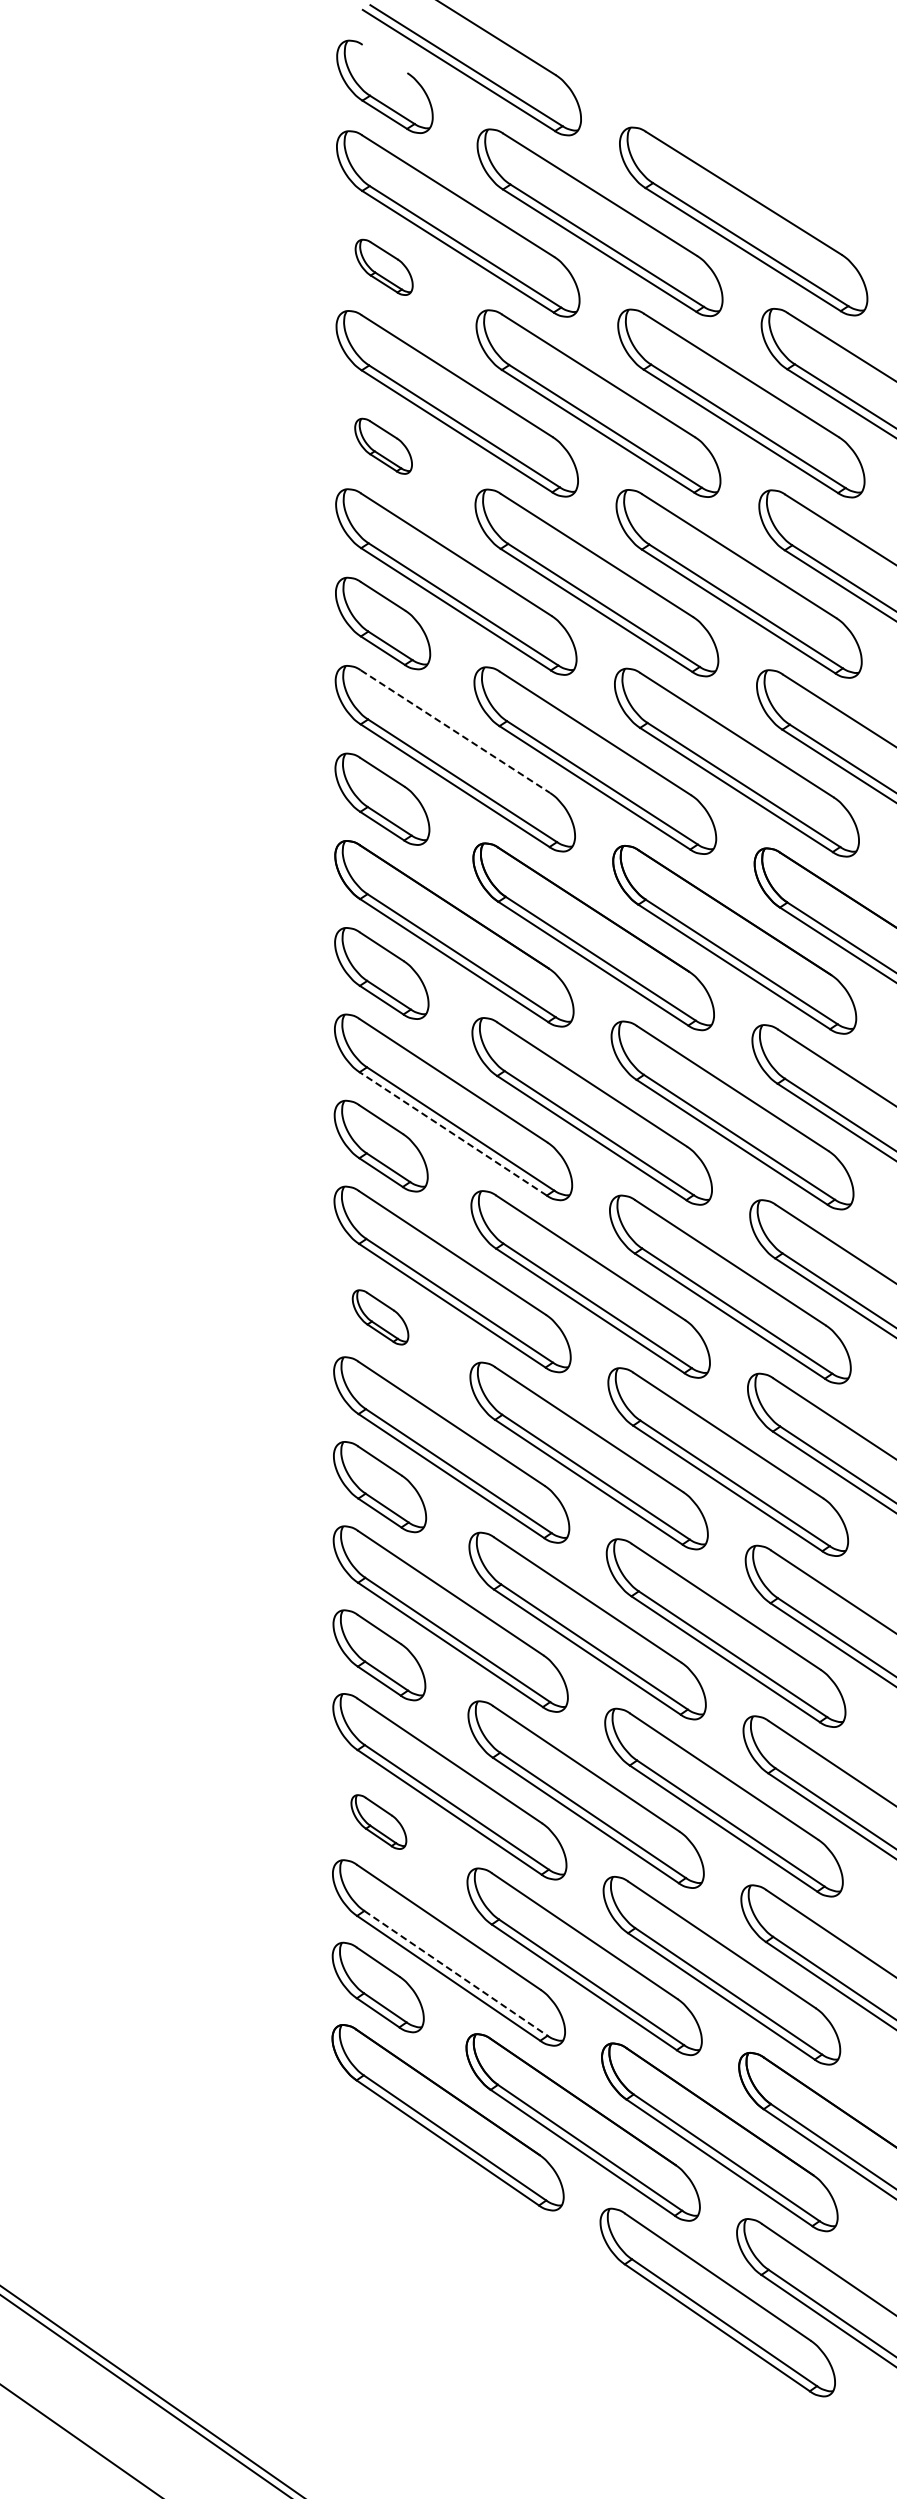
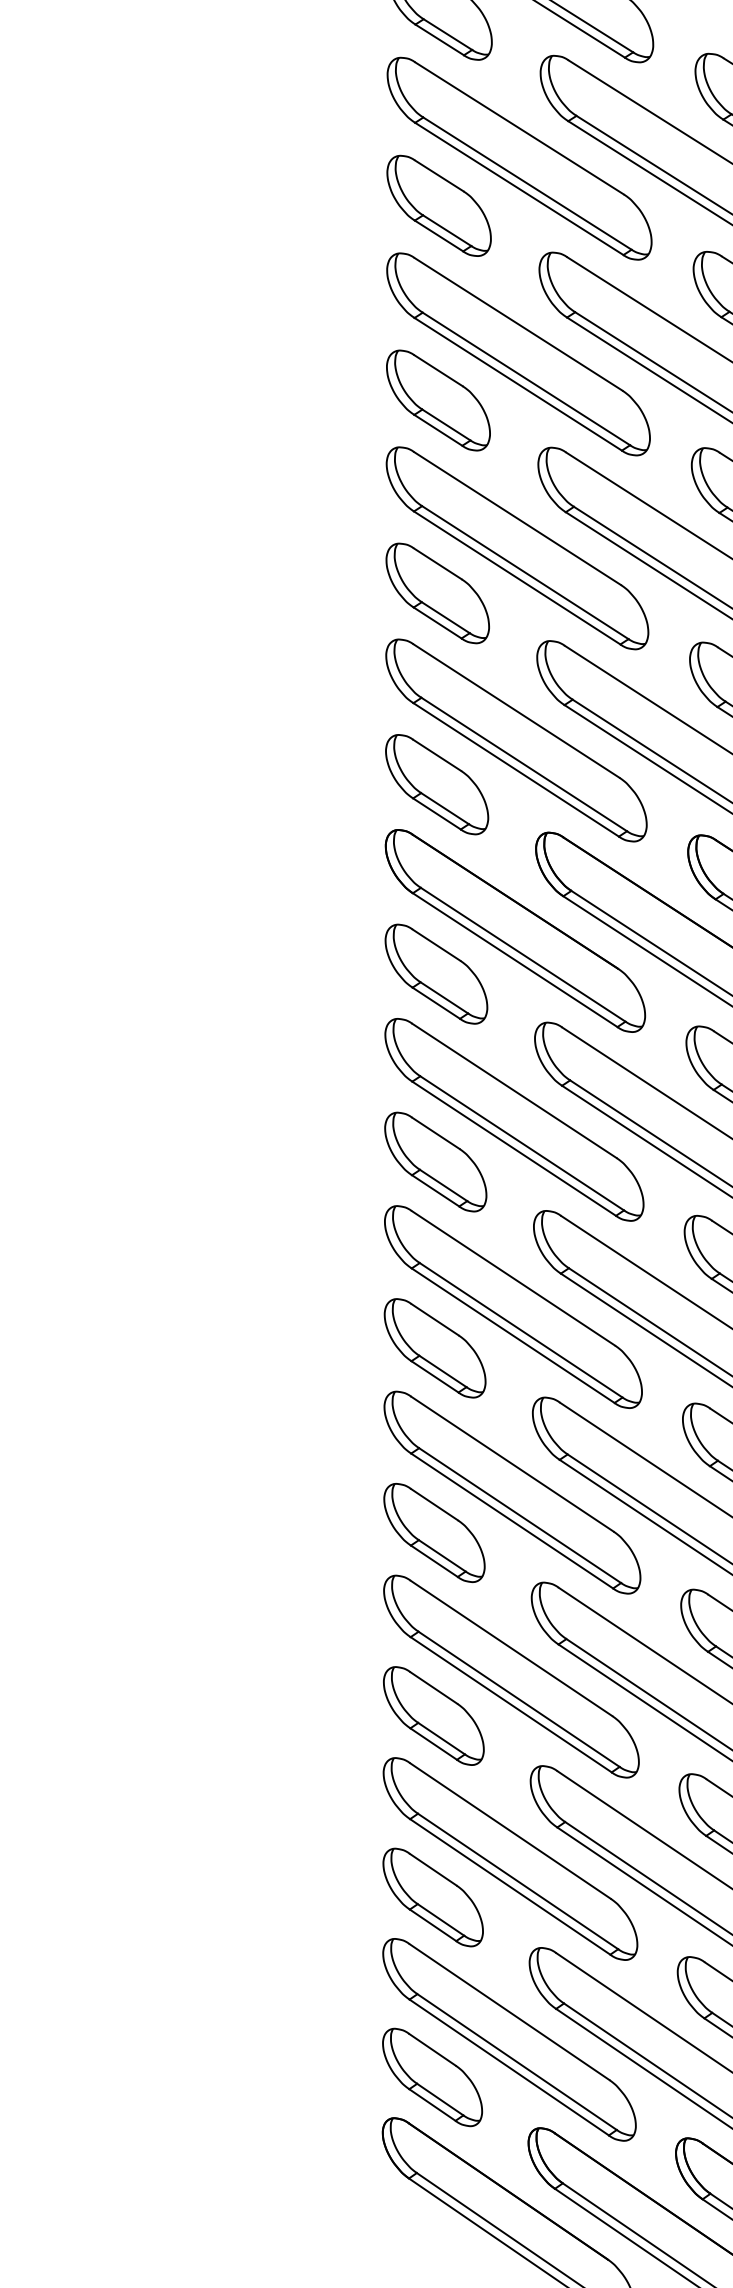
part: (383, 267) -> (438, 206), size x1.67
part: (383, 446) -> (438, 400), size x1.67
line: (455, 731) -> (516, 710), dashed -> solid
line: (452, 1133) -> (513, 1148), dashed -> solid
part: (380, 1317) -> (435, 1348), size x1.67
part: (378, 1821) -> (432, 1896), size x1.67
line: (455, 1973) -> (516, 2062), dashed -> solid

